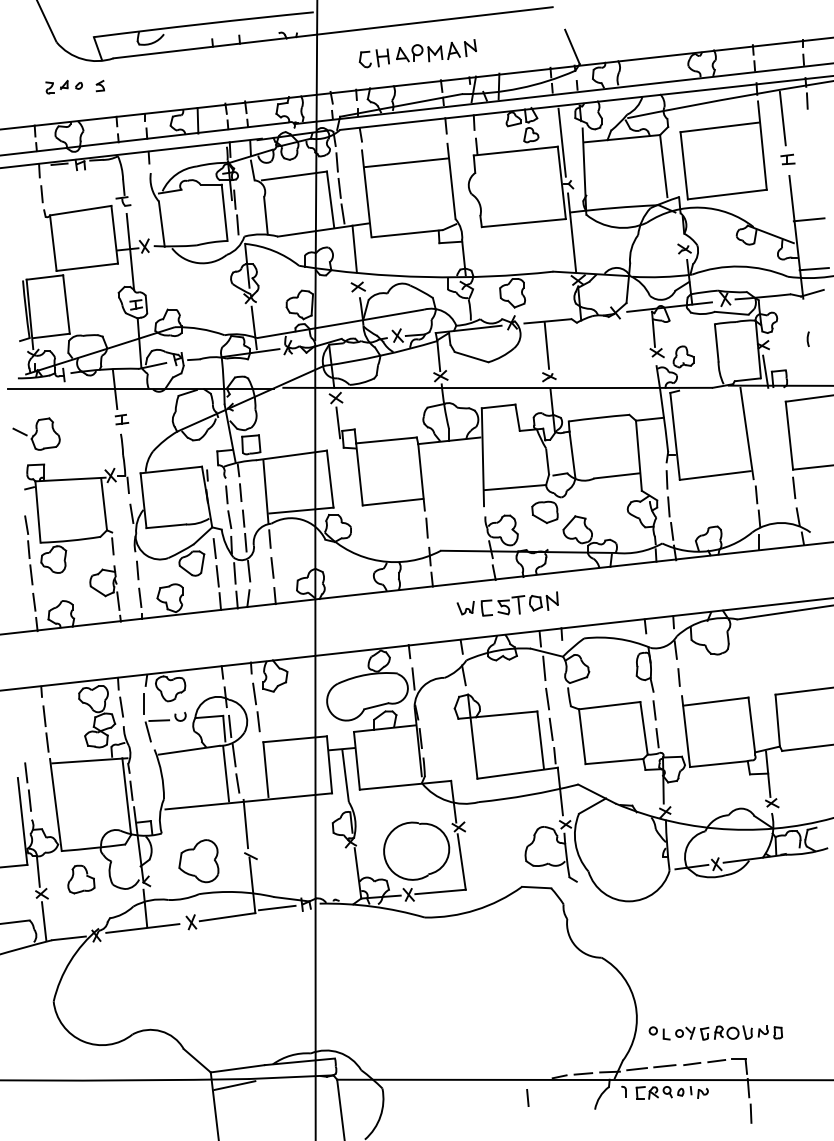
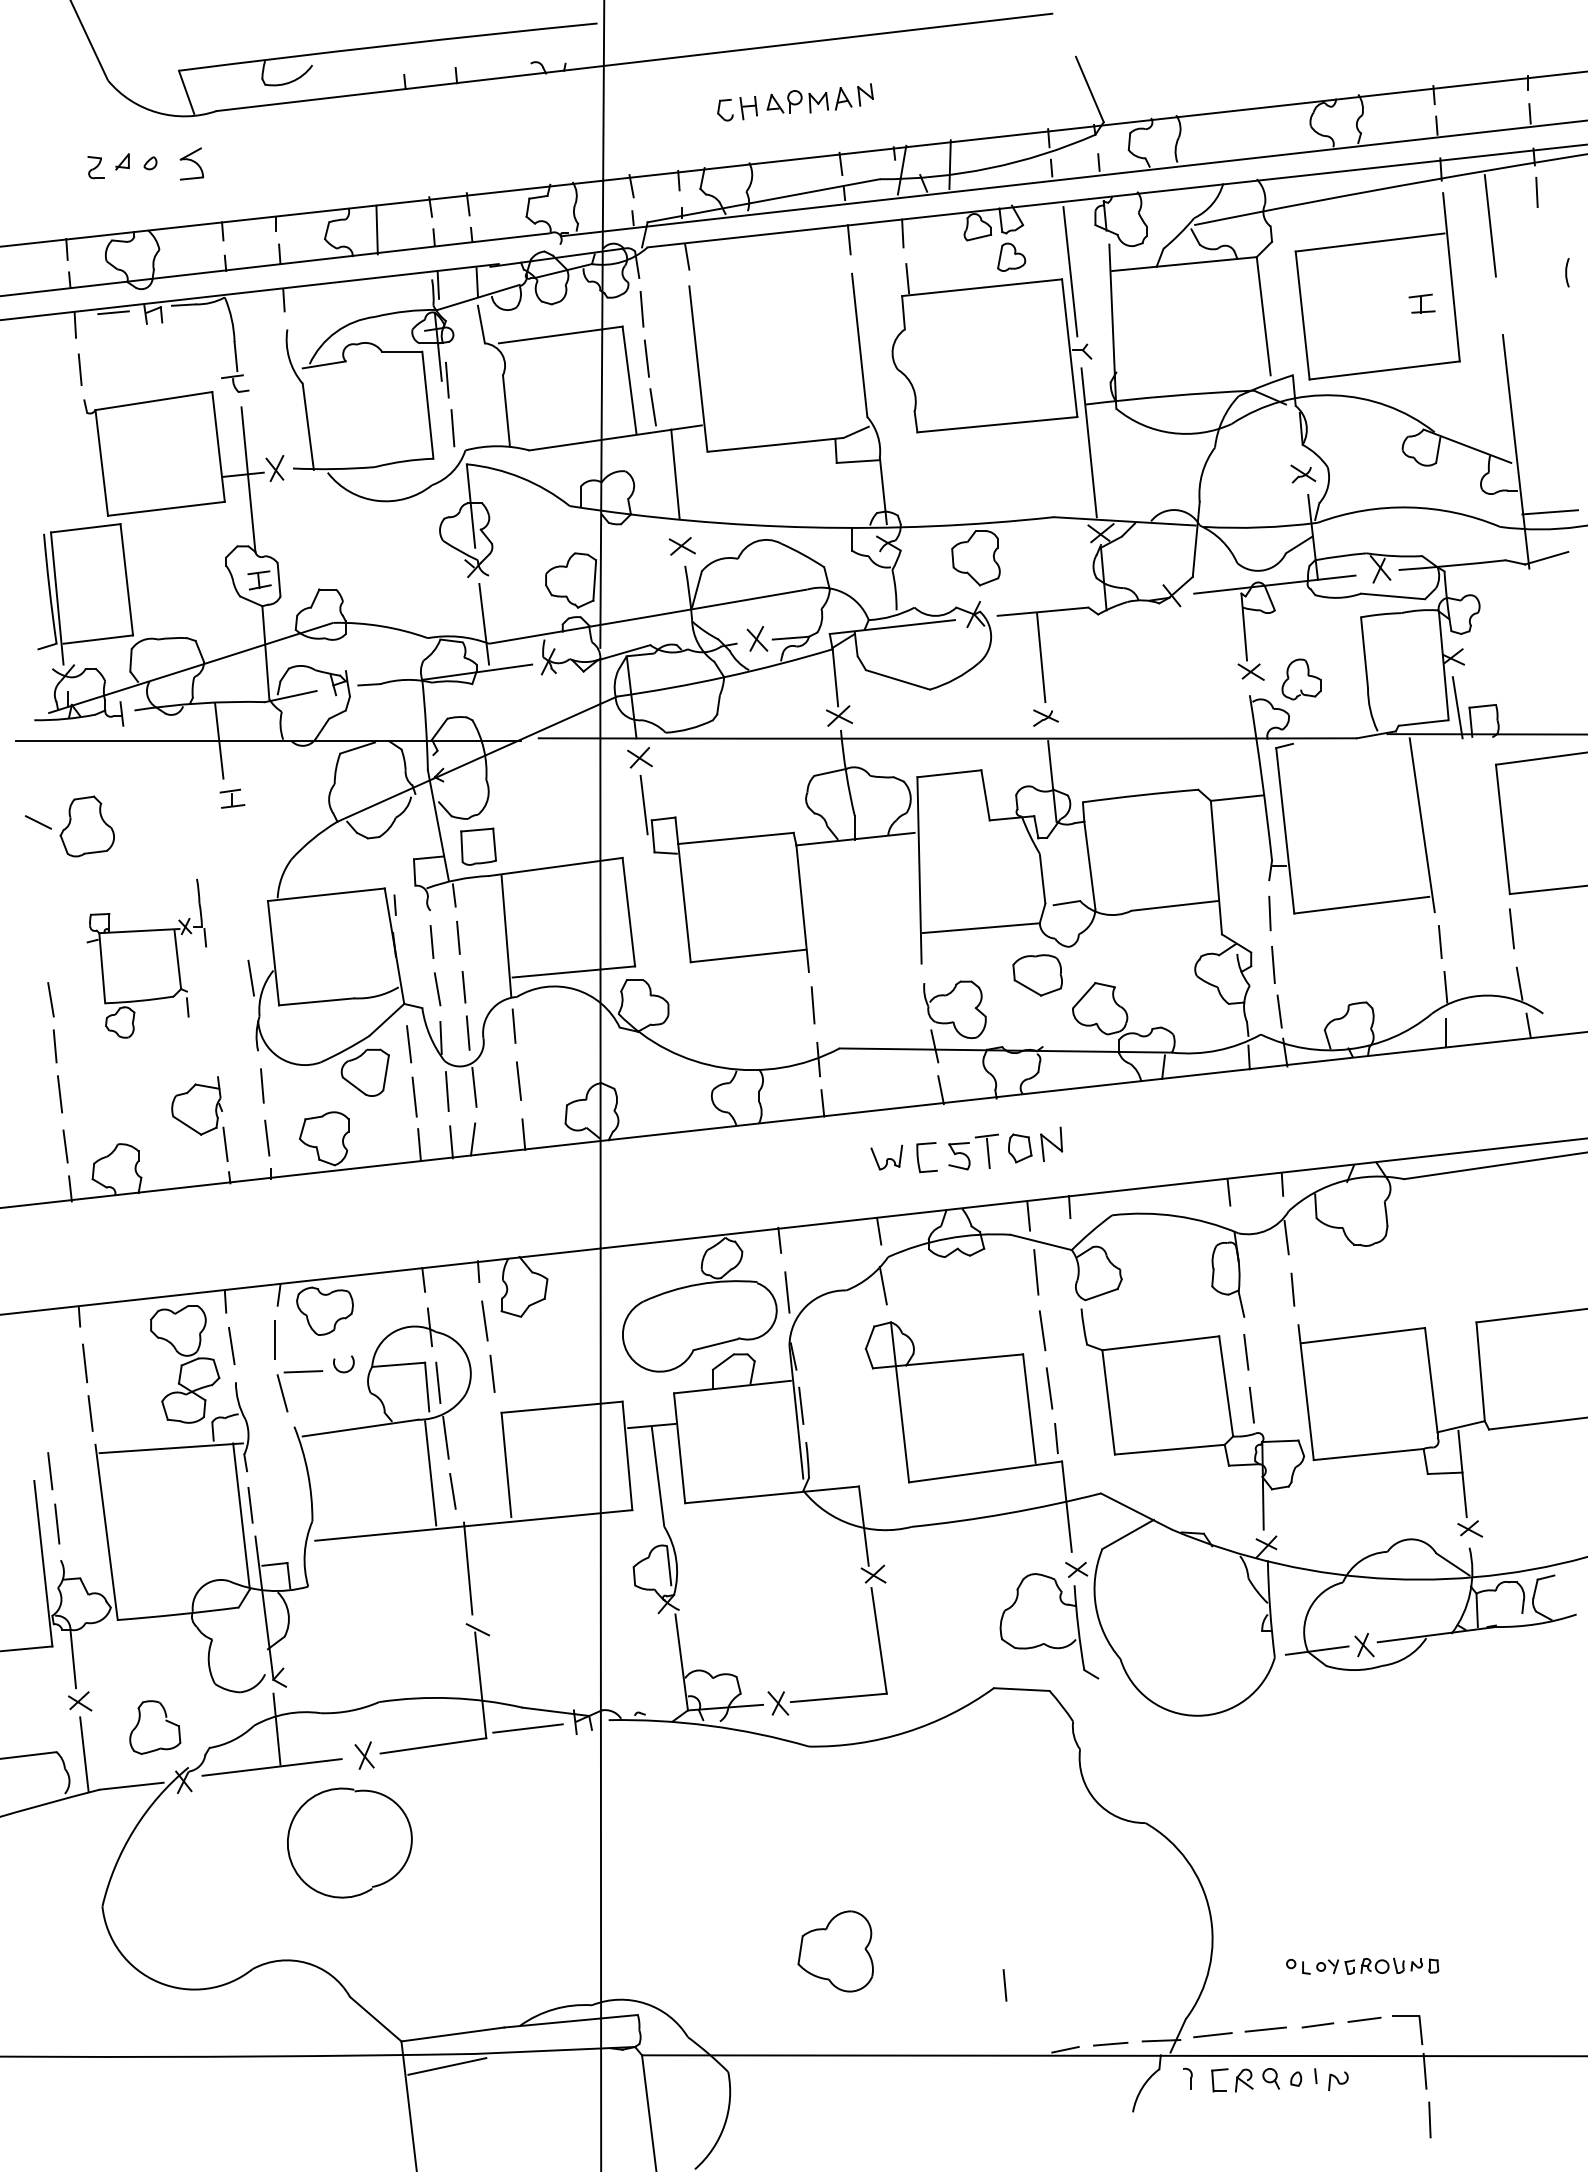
part: (417, 53) -> (794, 101), size x0.7
part: (99, 85) -> (189, 162), size x1.6
part: (787, 159) -> (1421, 303), moved
line: (406, 162) -> (774, 309), removed
line: (808, 219) -> (1539, 417), removed
line: (807, 338) -> (1565, 271), moved
part: (76, 503) -> (145, 958), size x0.6
part: (416, 850) -> (349, 1841), moved
part: (198, 861) -> (834, 1952), moved
part: (81, 879) -> (155, 1727), moved
part: (715, 1032) -> (1362, 1965), size x0.6
line: (527, 1097) -> (1004, 1984), moved

